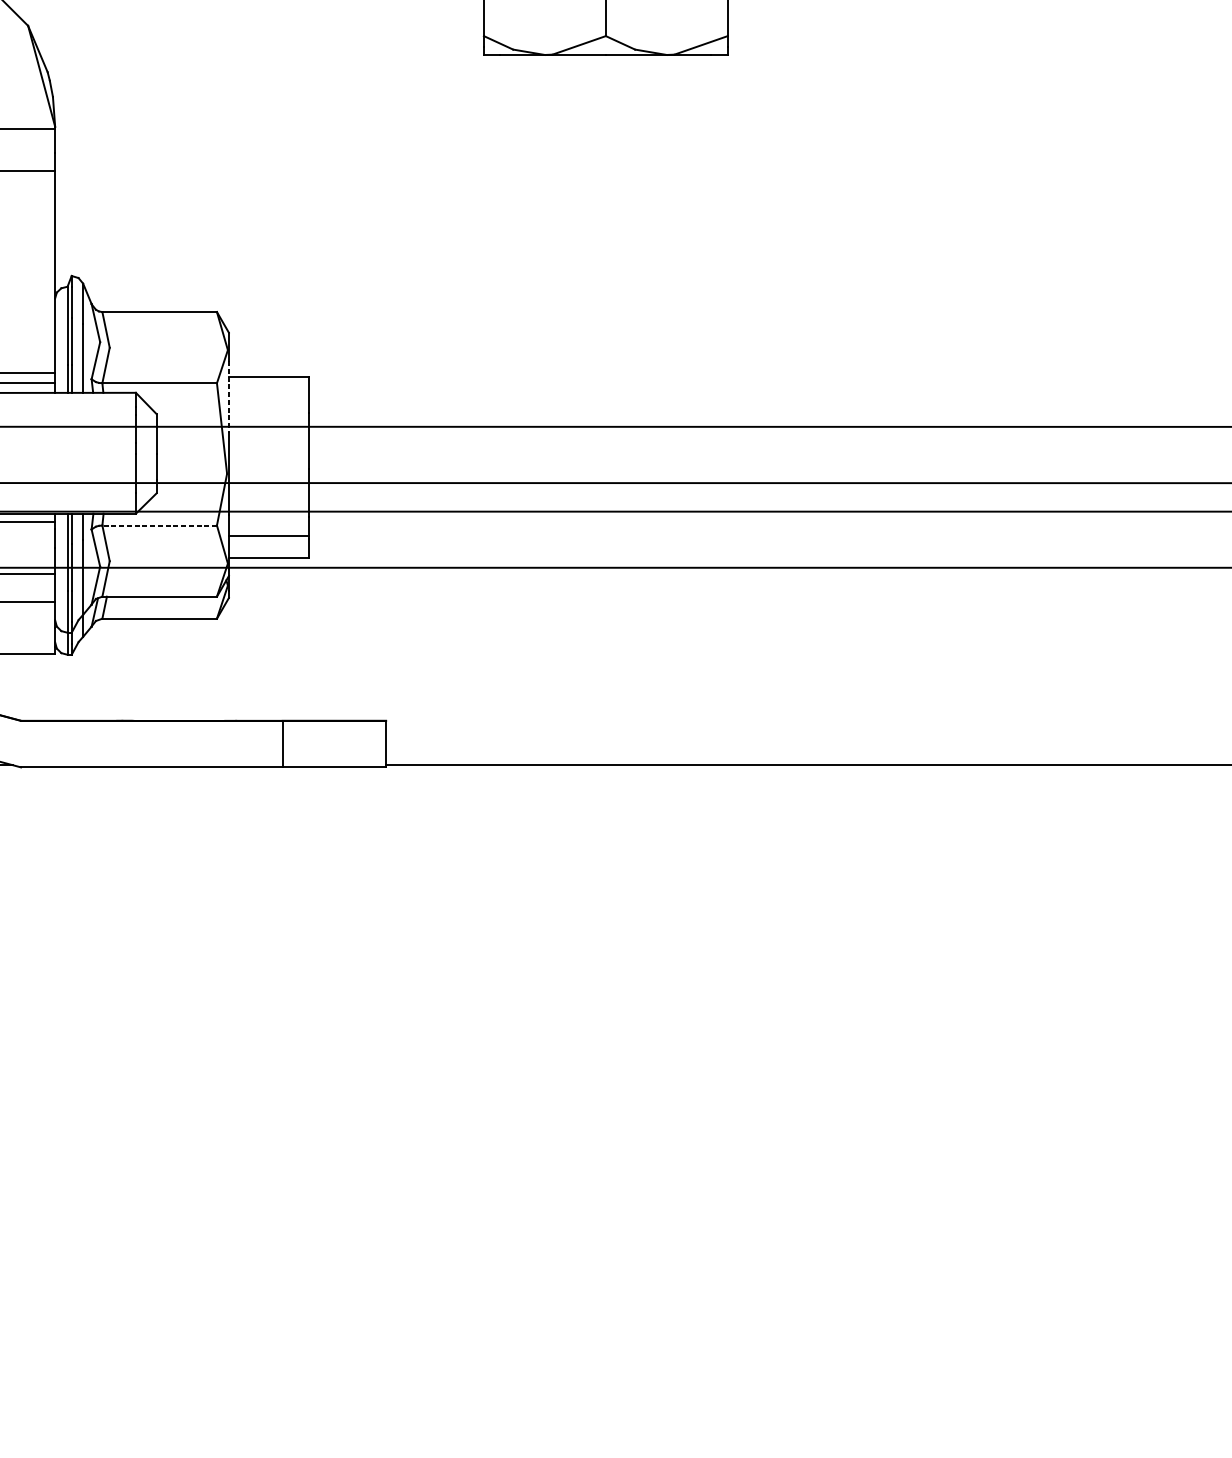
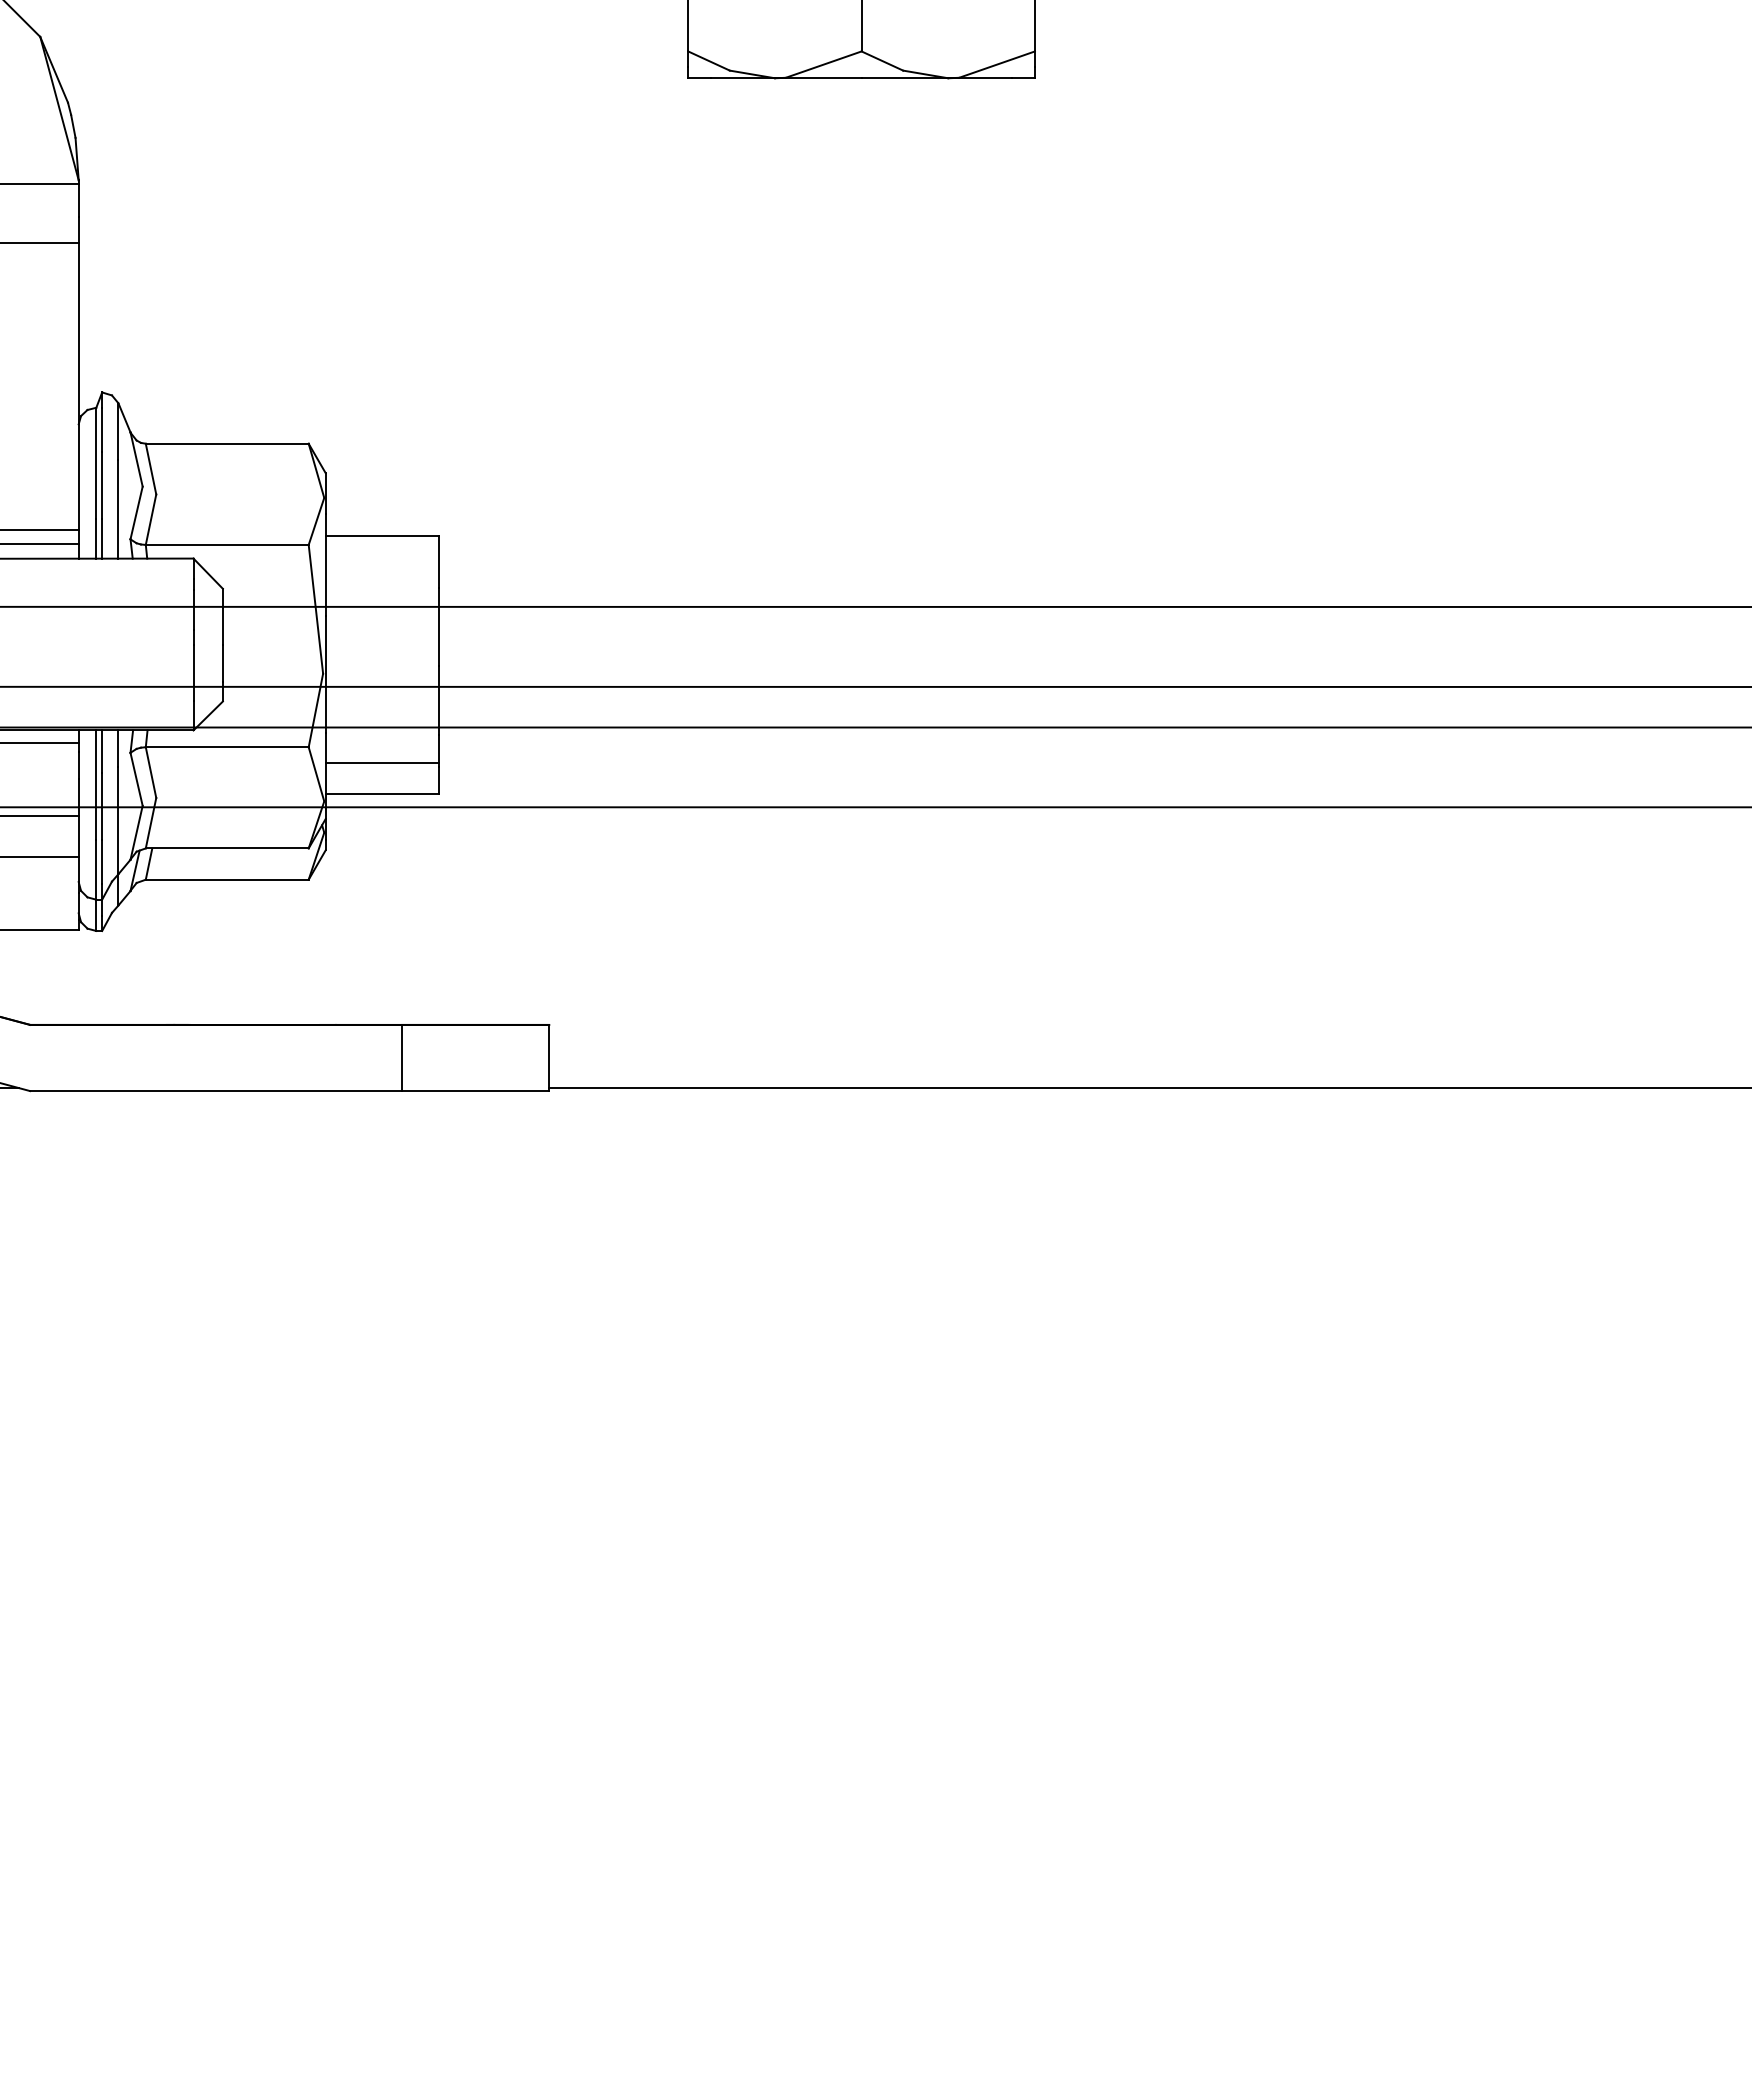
line: (228, 397) -> (325, 565), dashed -> solid
line: (159, 525) -> (226, 747), dashed -> solid

